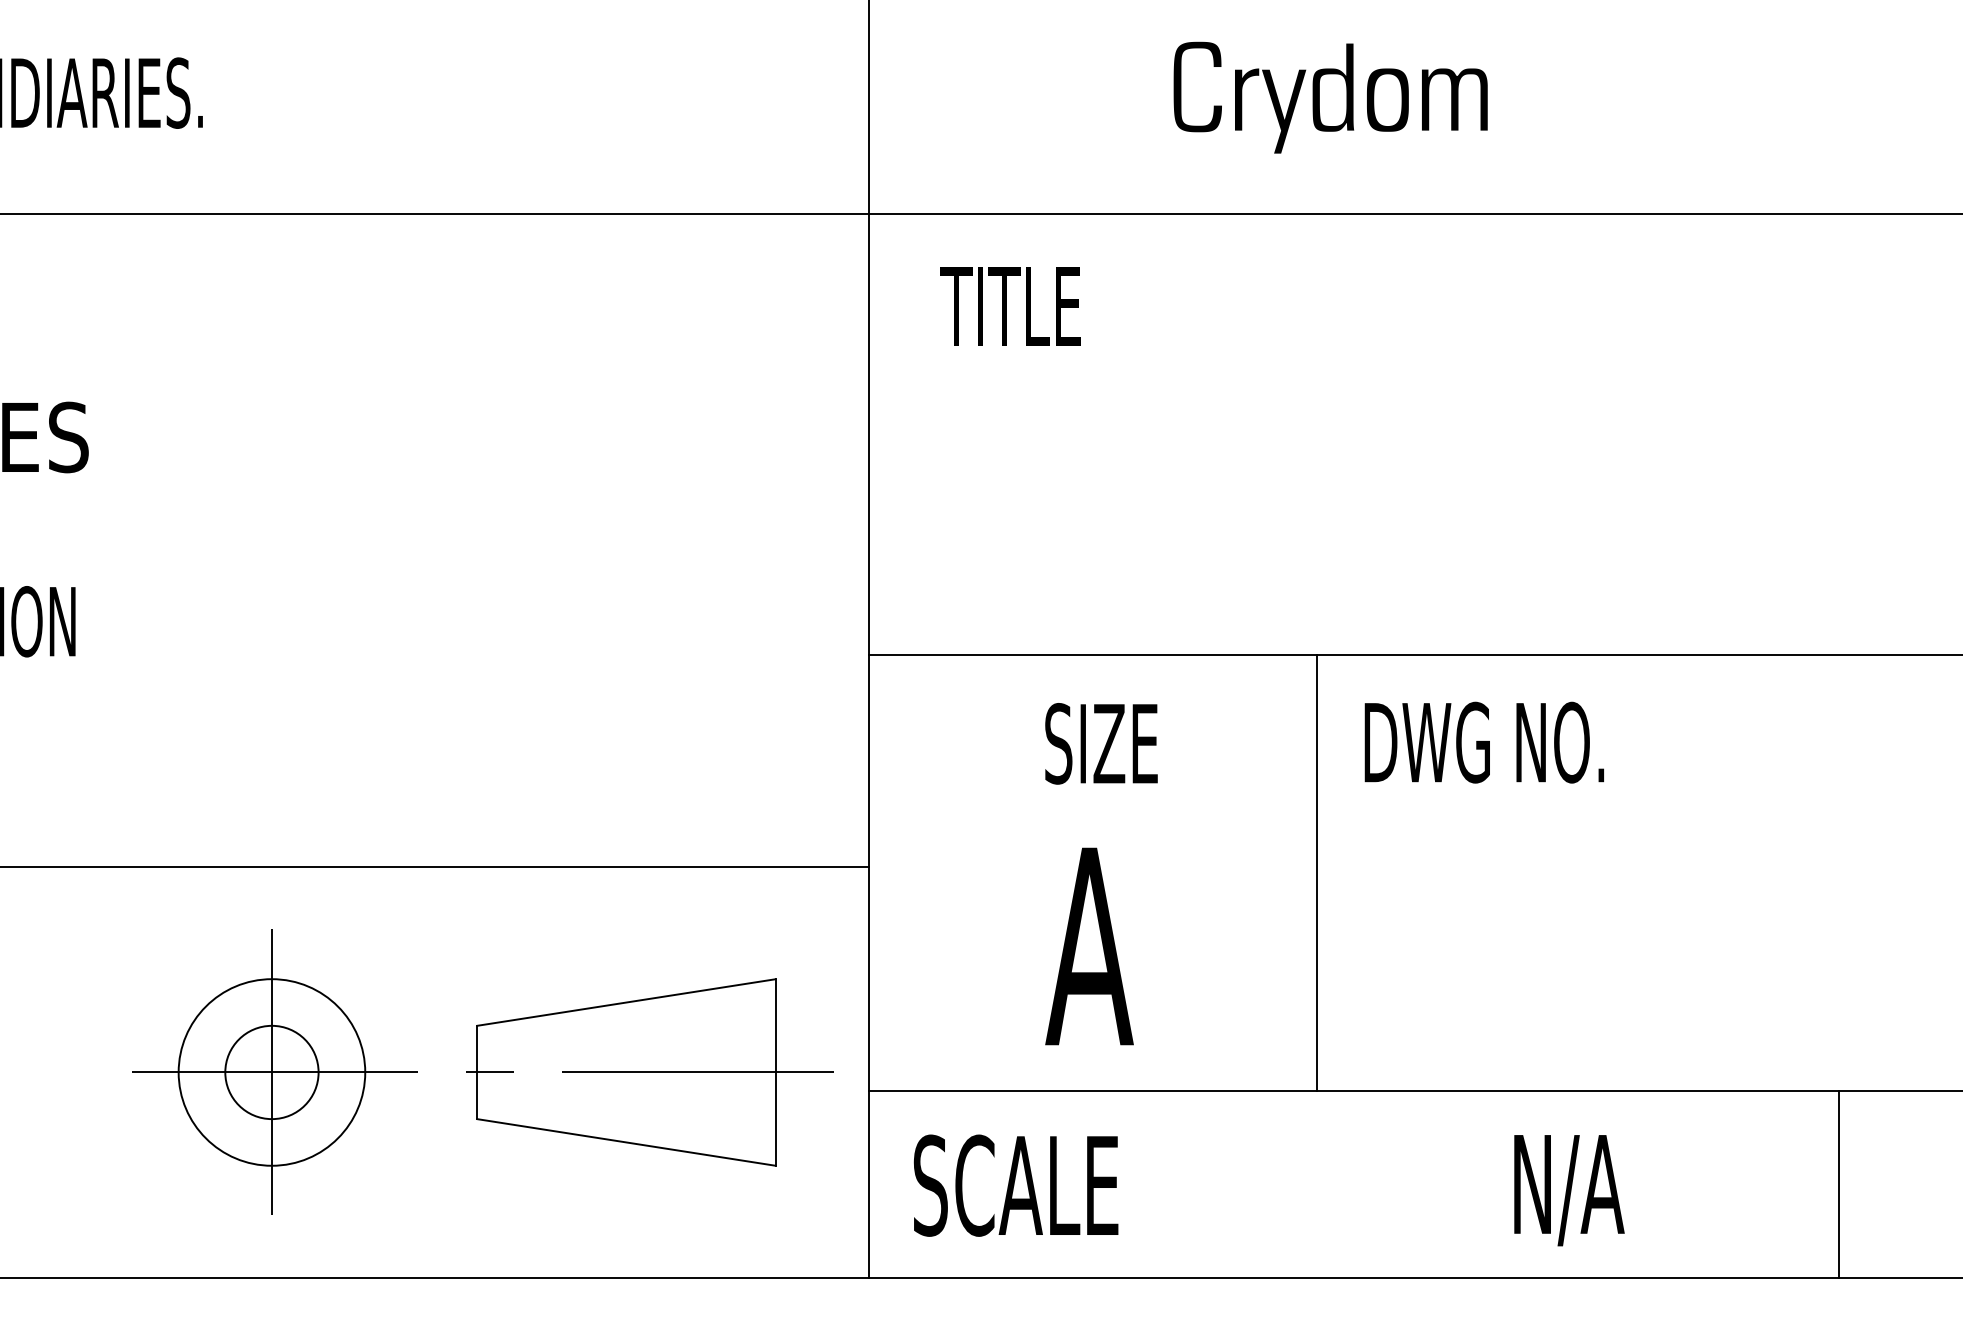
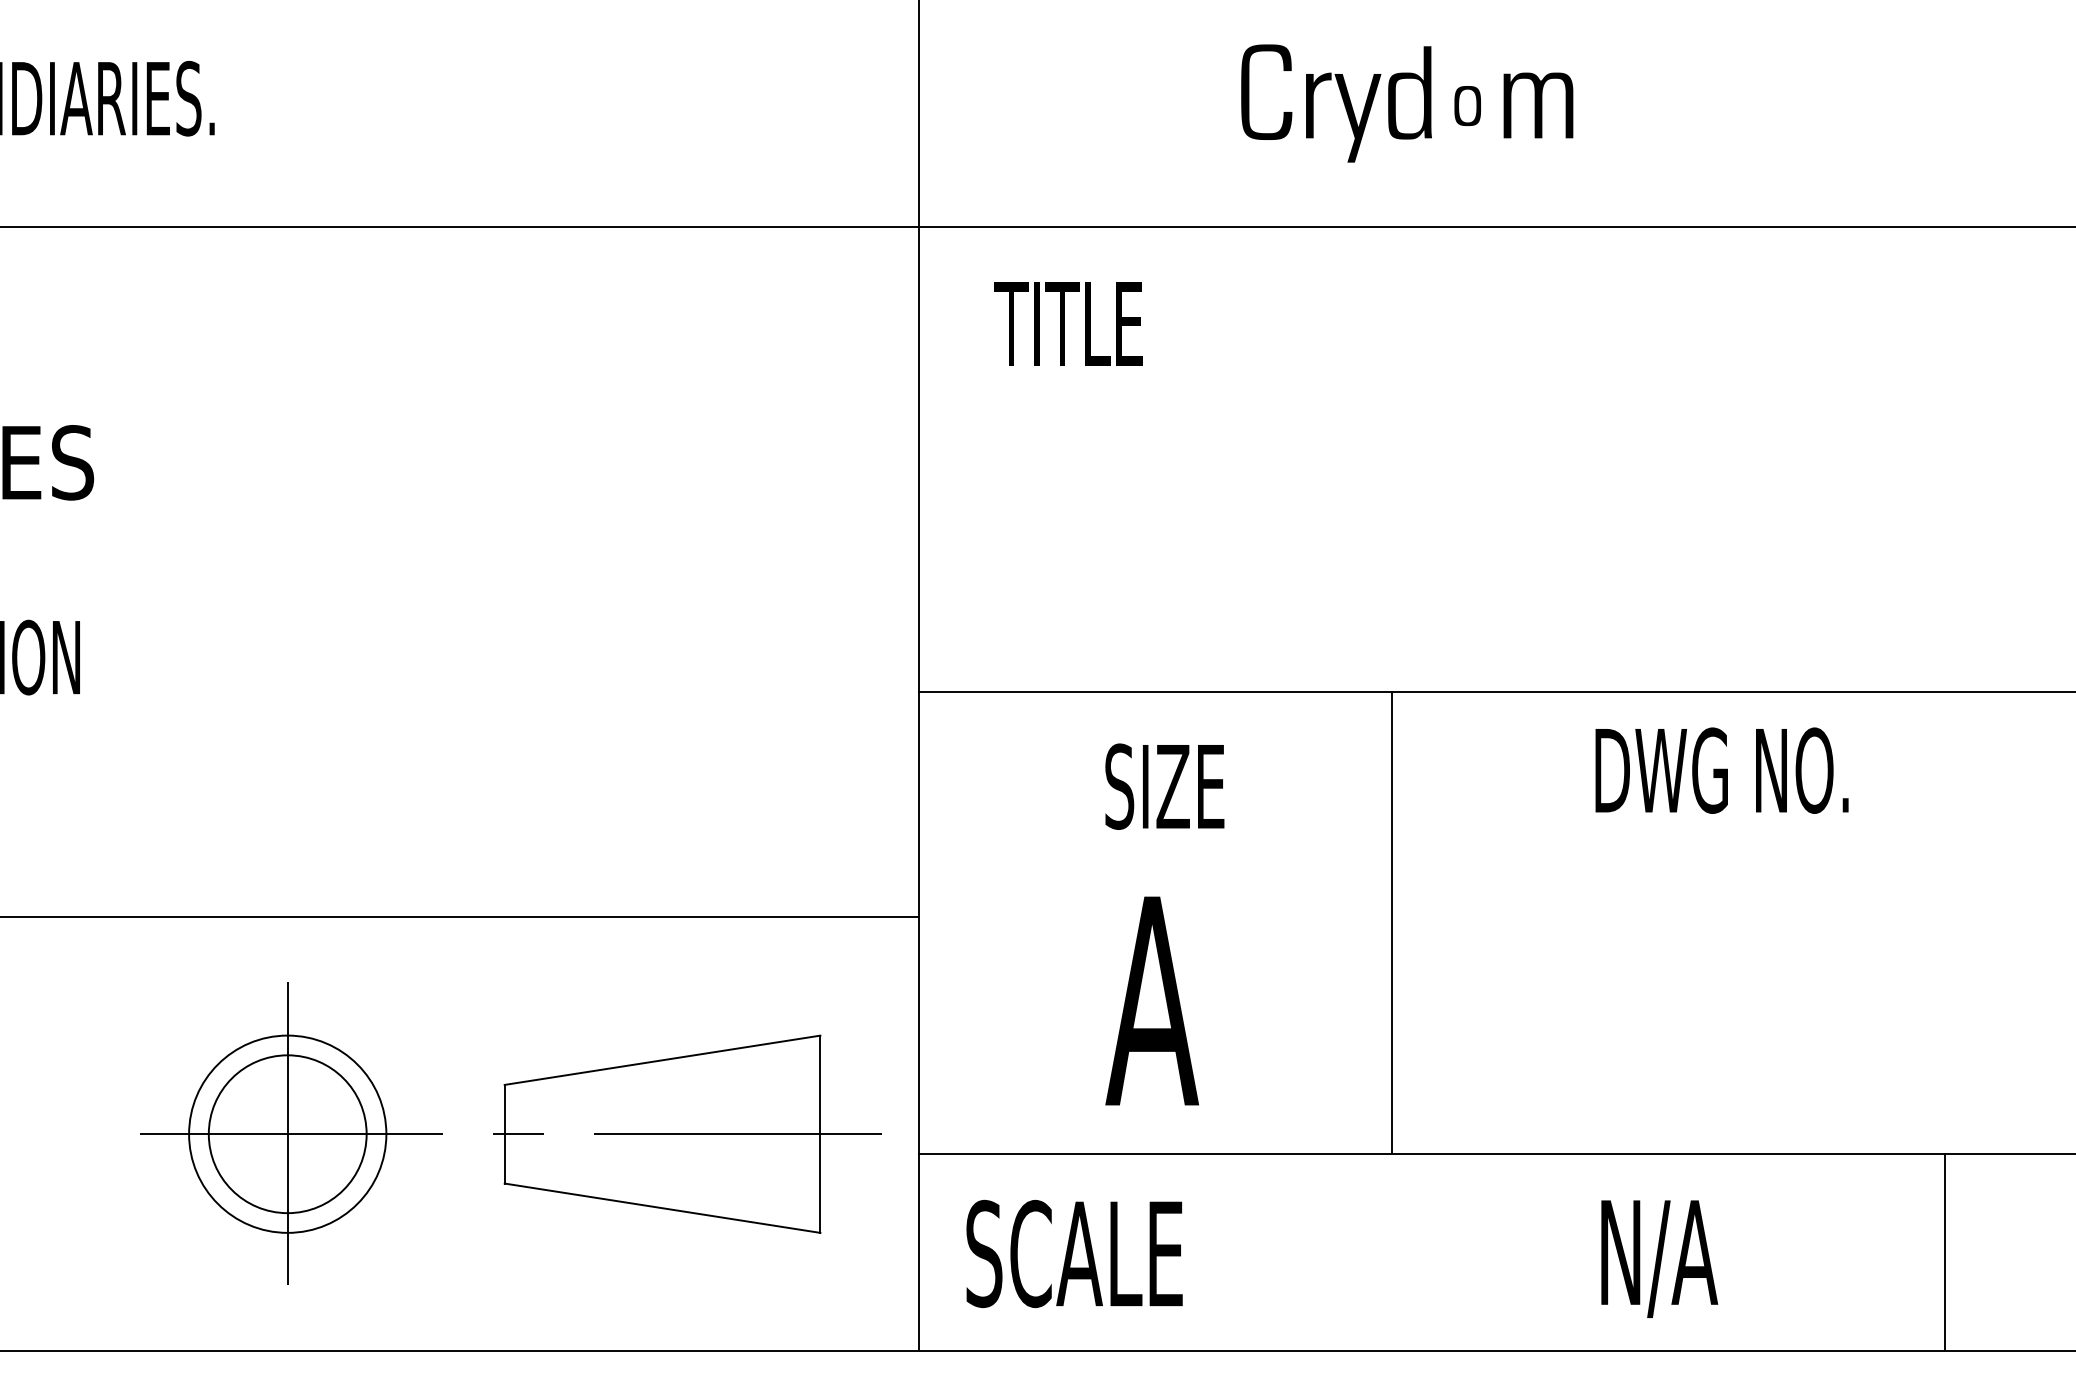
part: (1387, 99) -> (1467, 105), size x0.6
text: (1483, 742) -> (1721, 770), moved
circle: (271, 1072) -> (287, 1134), size x1.6

